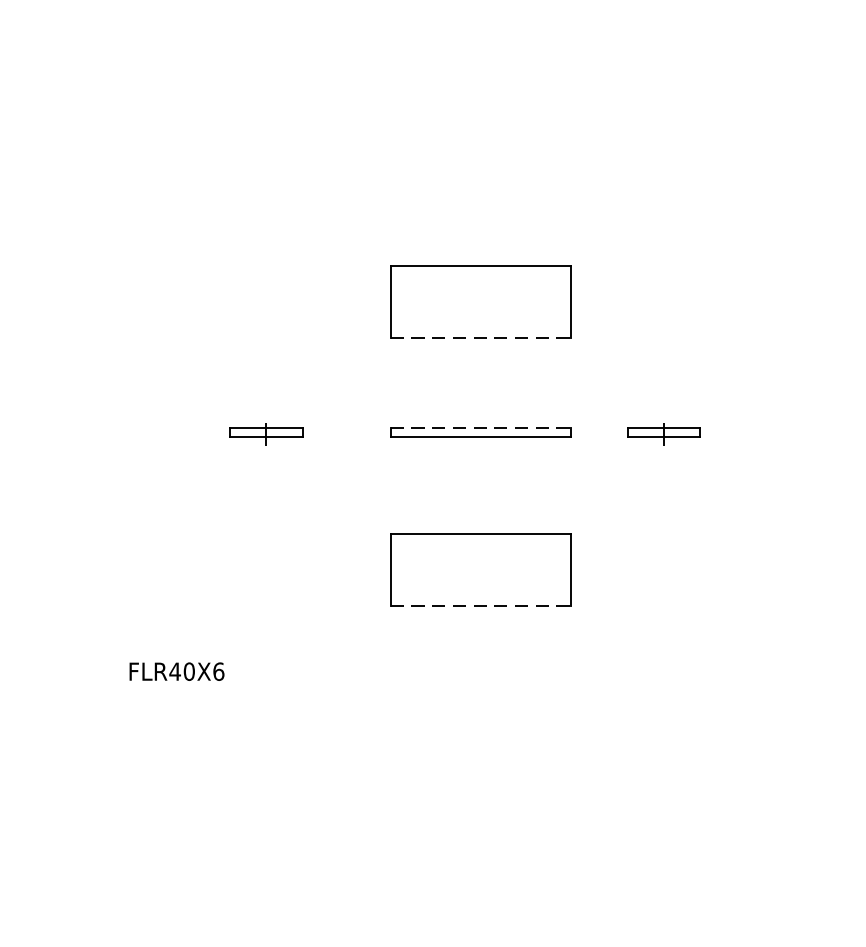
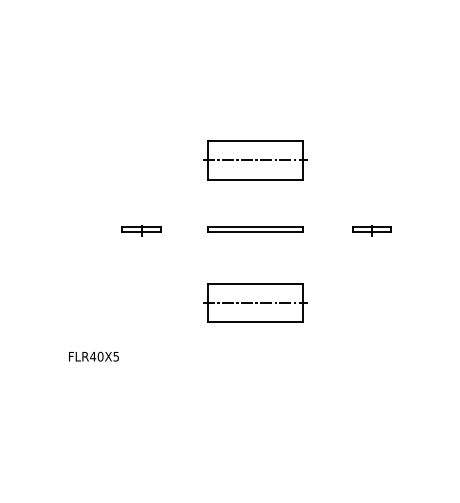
line: (481, 302) -> (255, 160), added
line: (481, 337) -> (255, 179), dashed -> solid
line: (481, 428) -> (255, 227), dashed -> solid
part: (663, 433) -> (371, 230), moved
line: (481, 569) -> (255, 302), added
line: (481, 605) -> (255, 321), dashed -> solid
text: (219, 671) -> (116, 356), FLR40X6 -> FLR40X5

